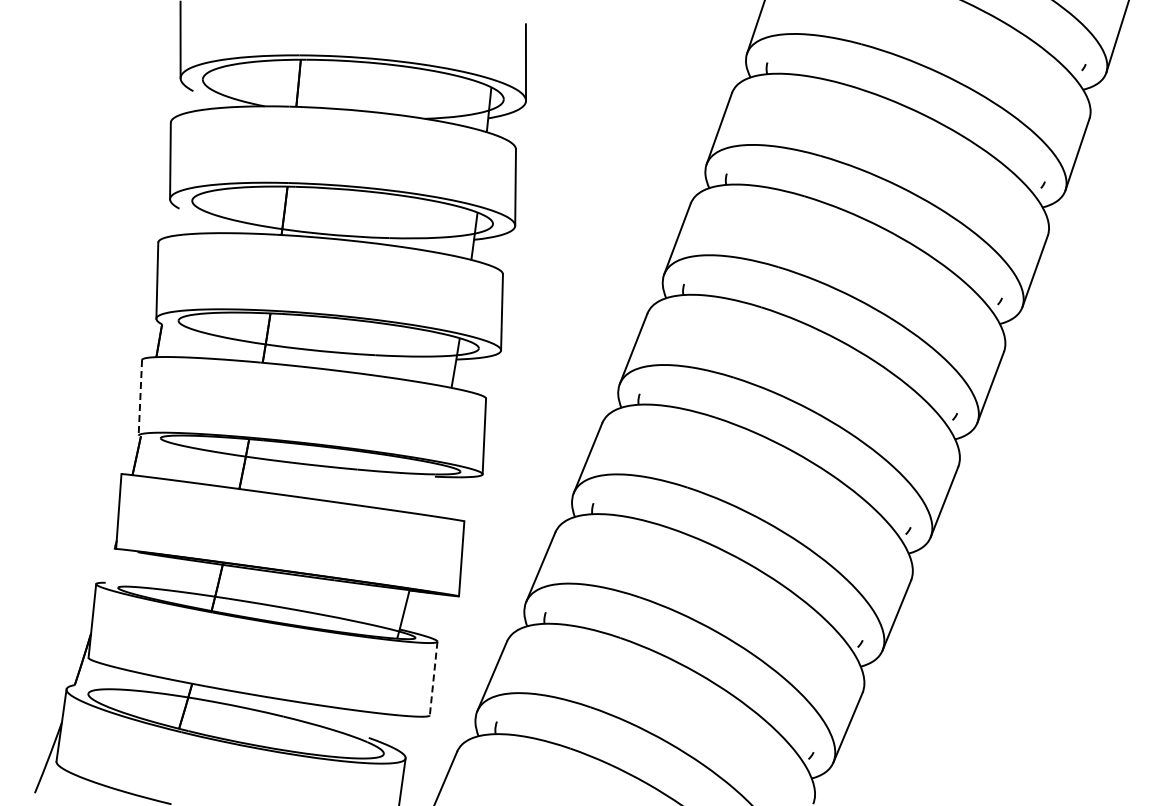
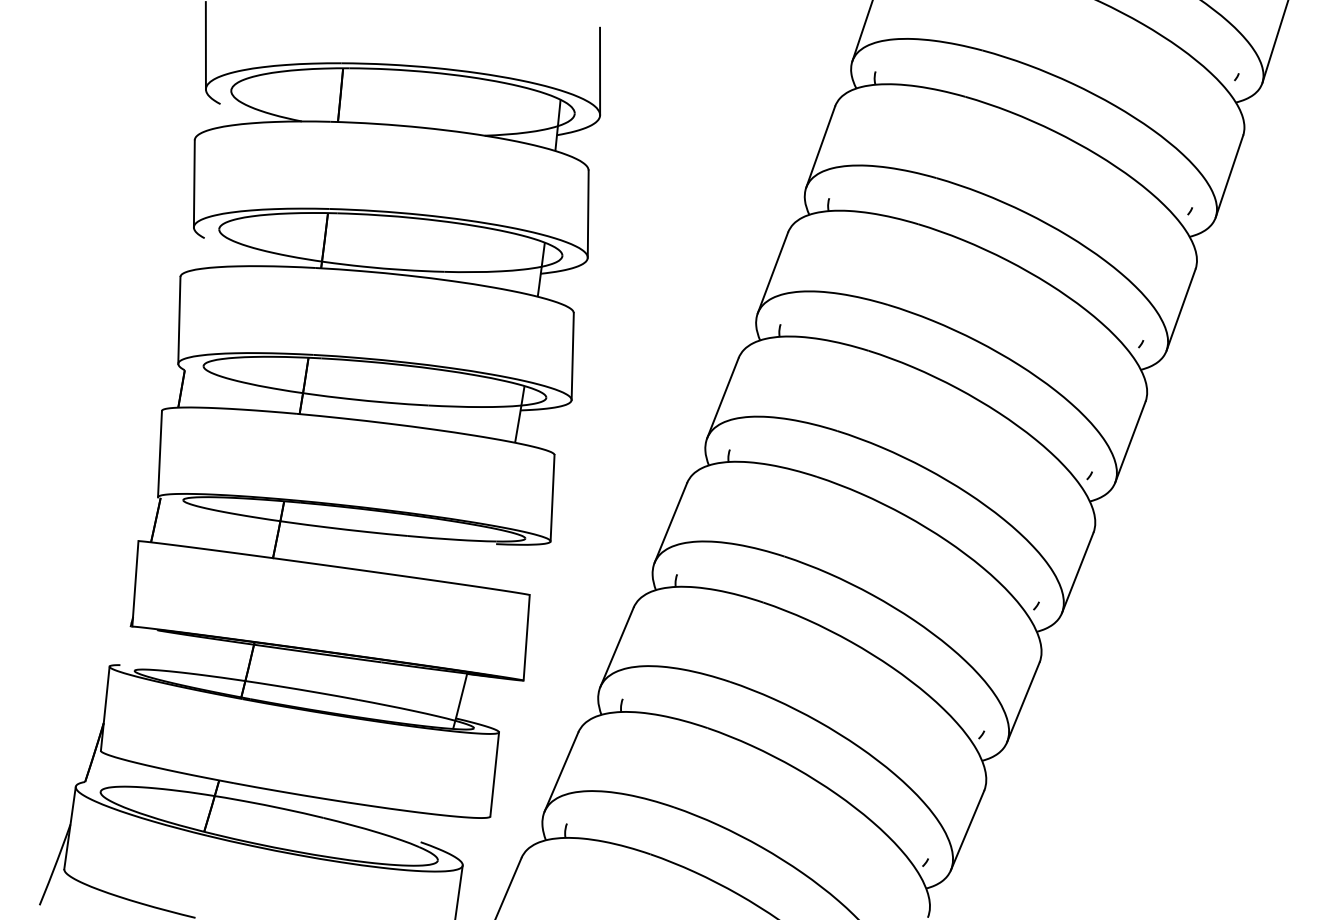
line: (140, 397) -> (160, 453), dashed -> solid
line: (433, 679) -> (494, 775), dashed -> solid

